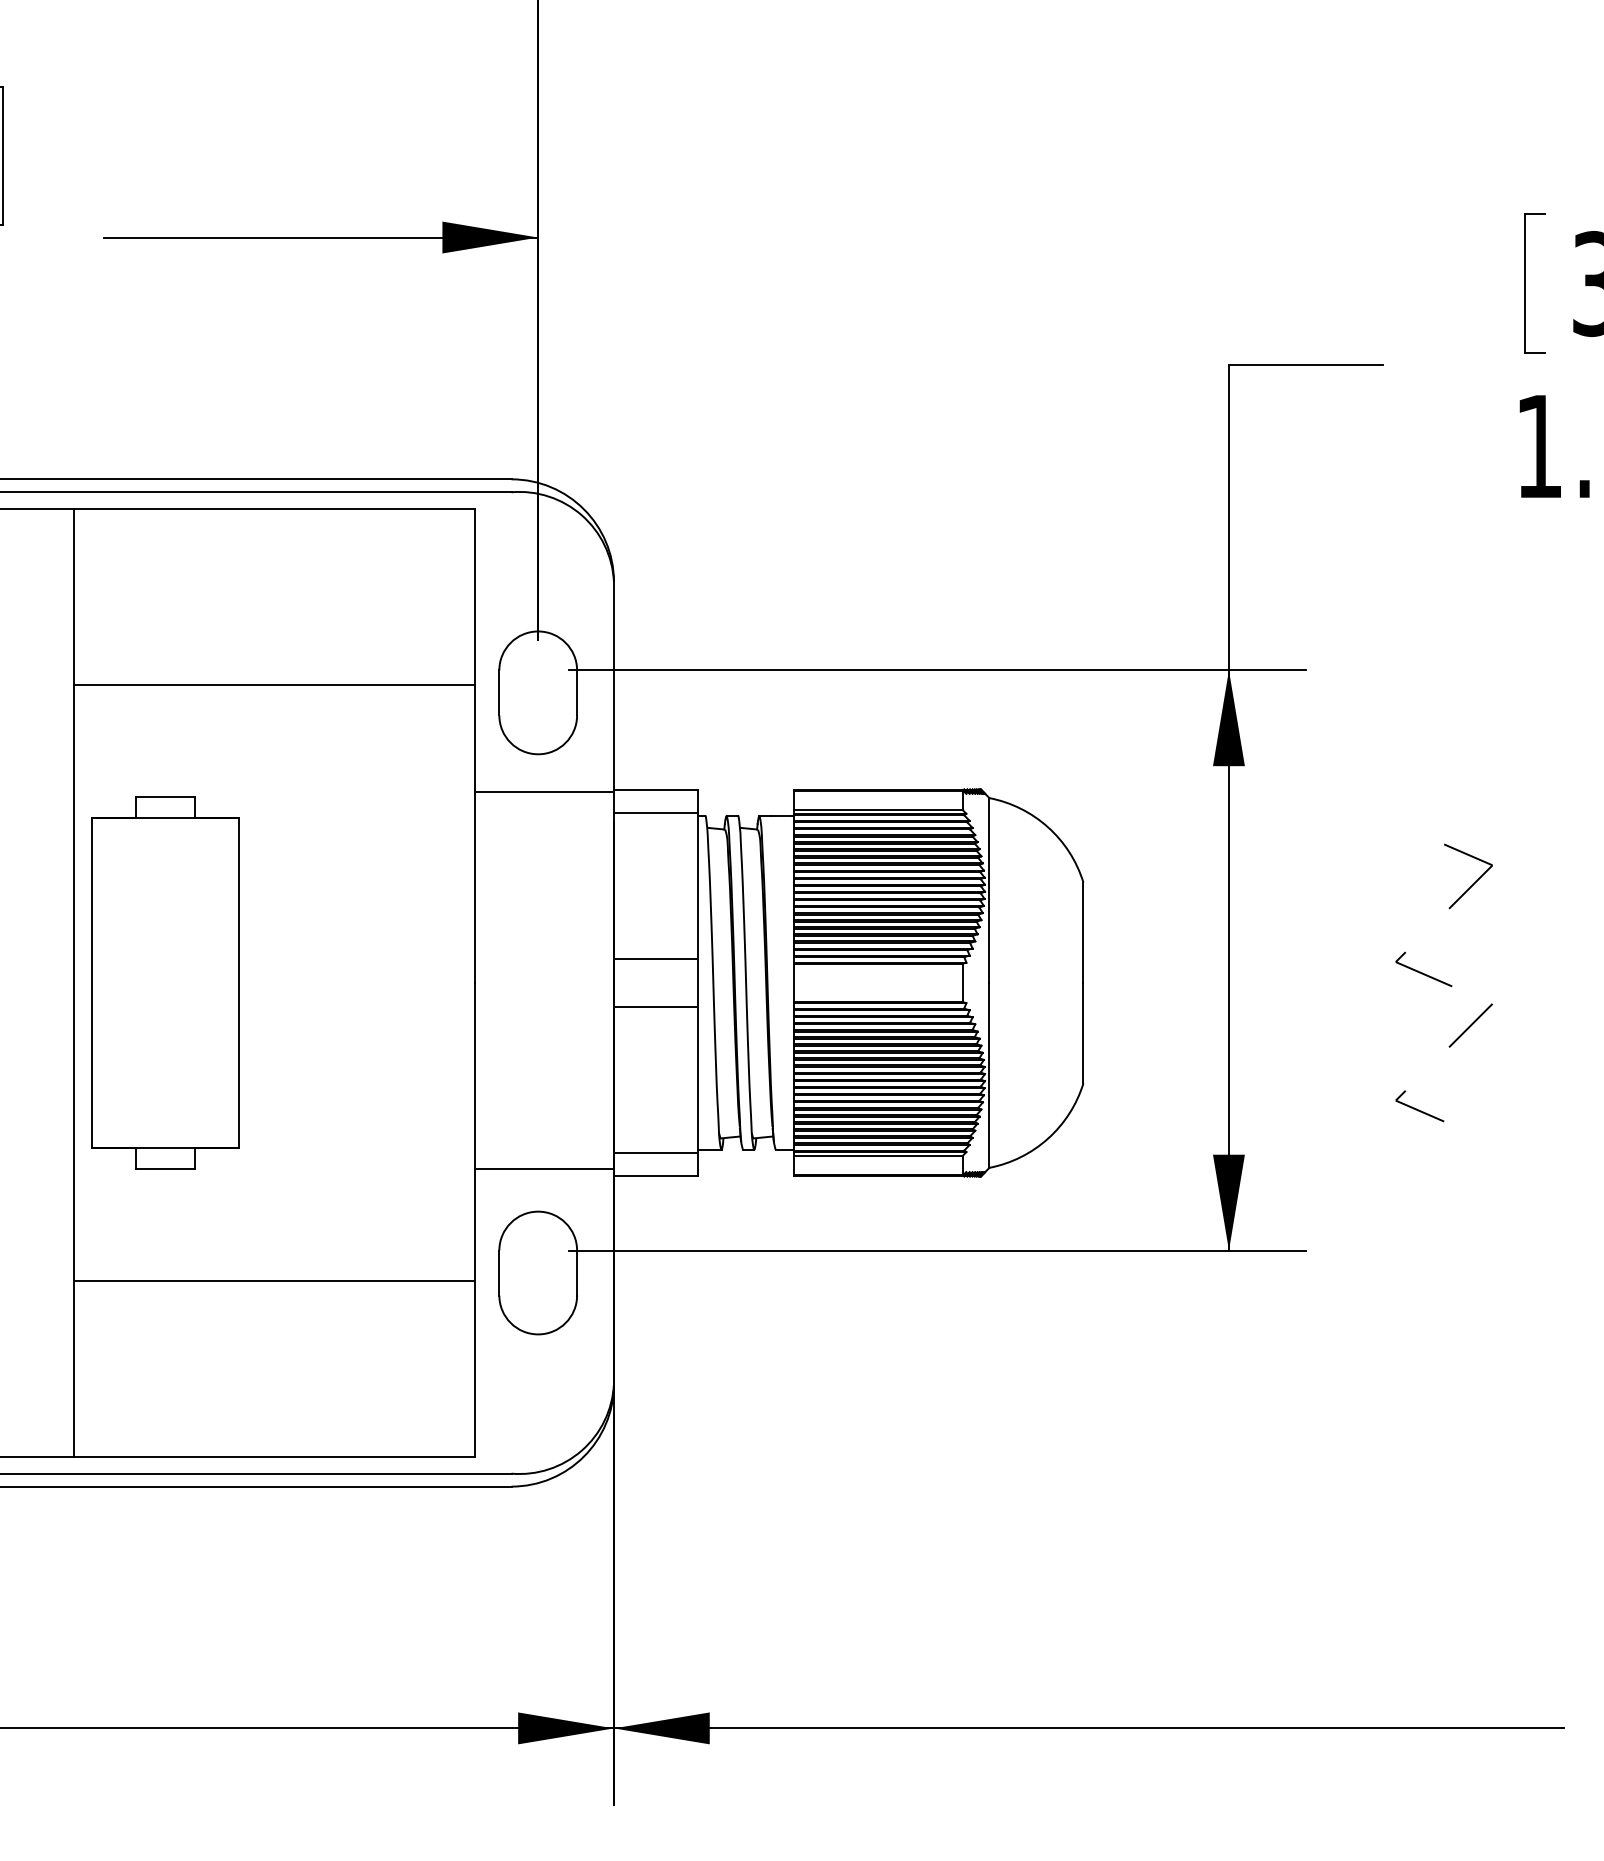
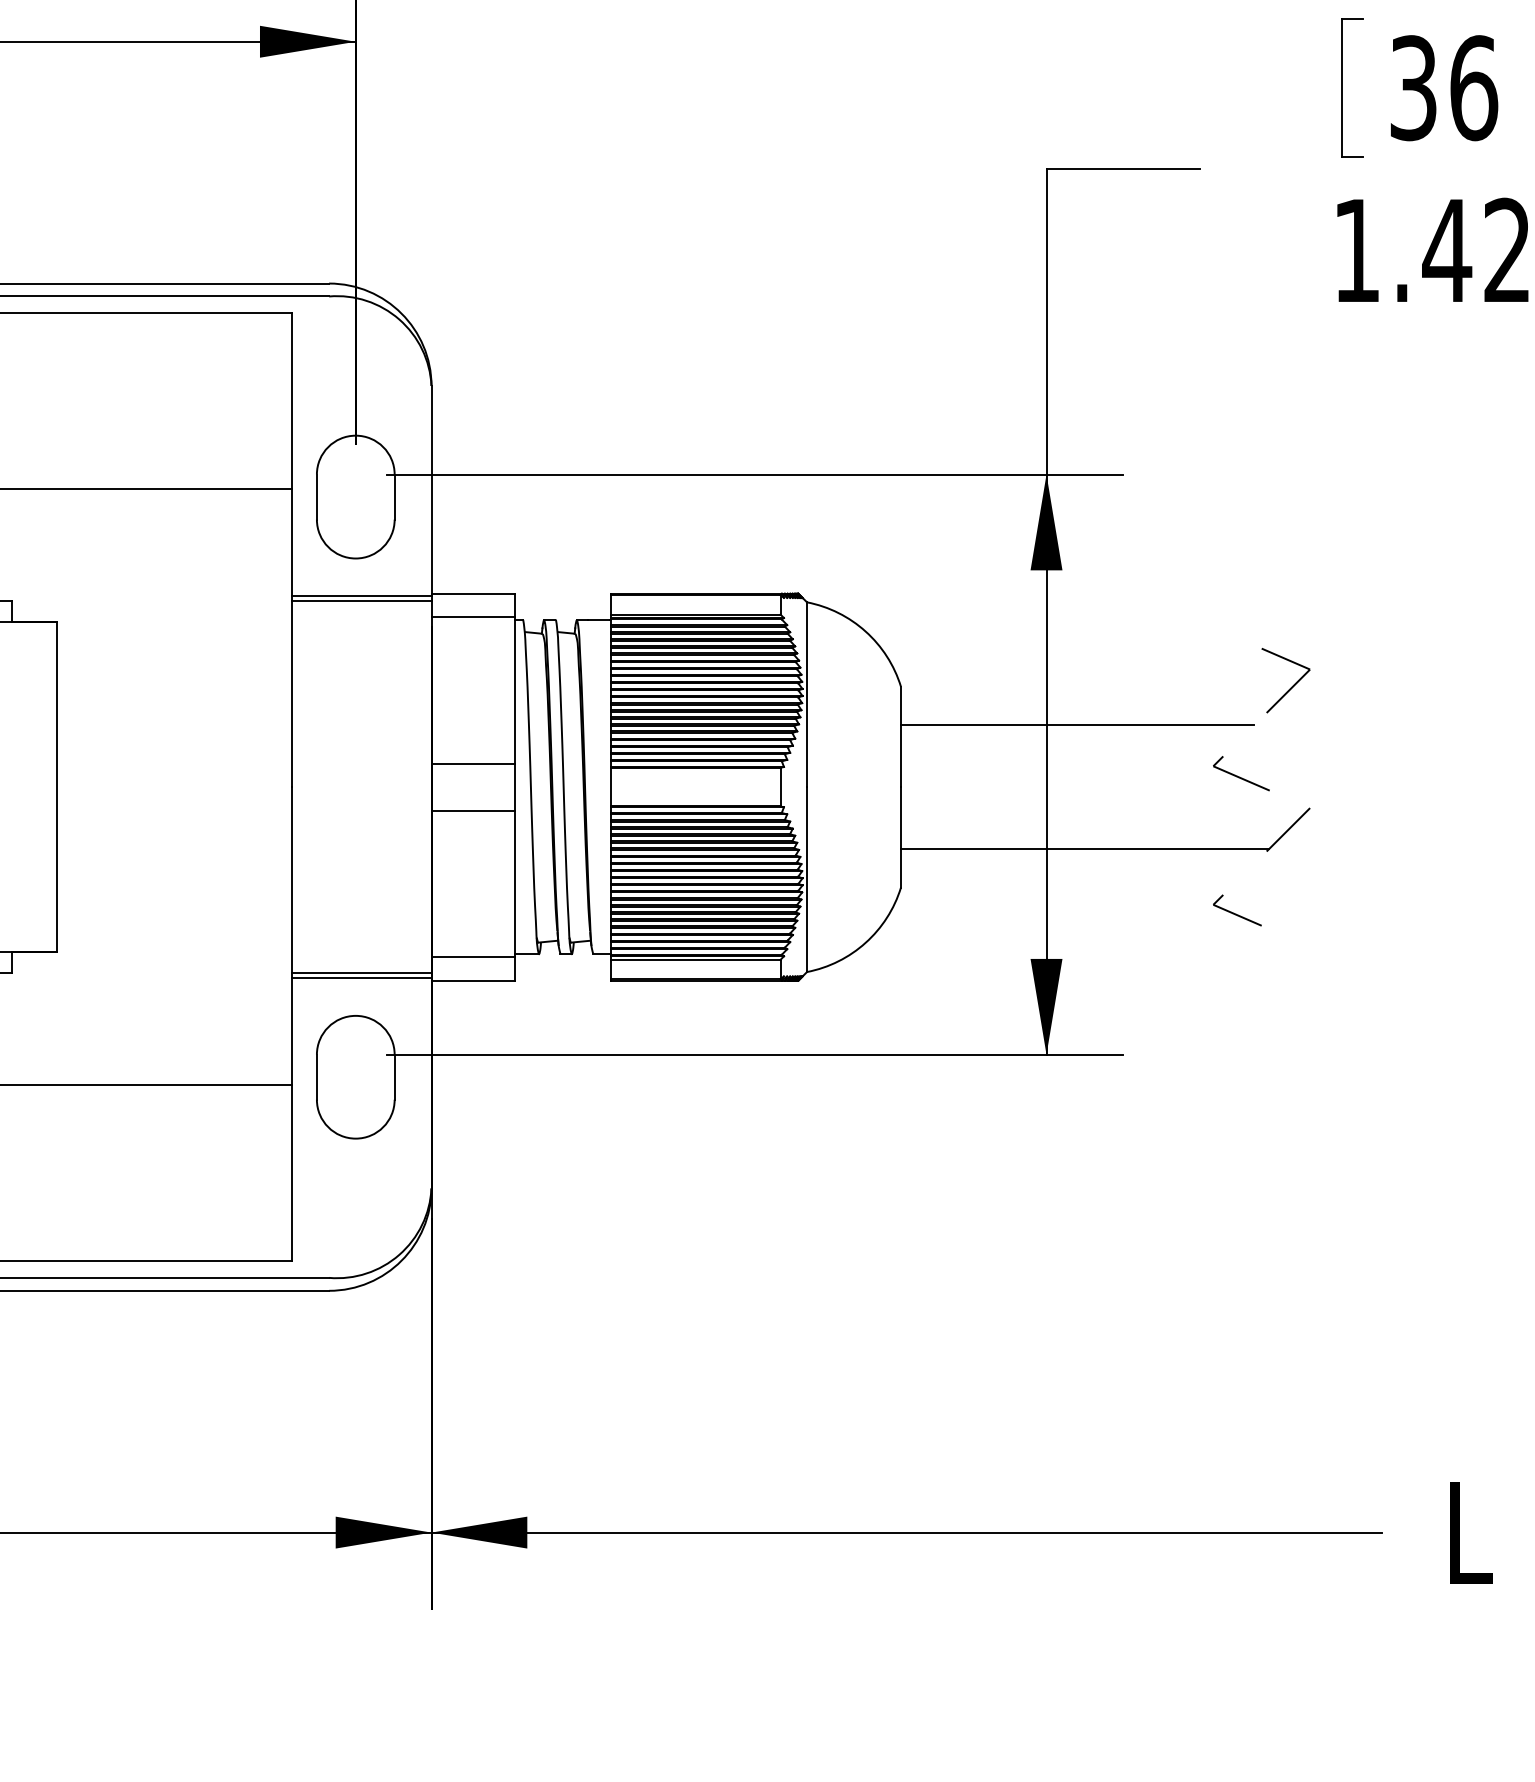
line: (543, 796) -> (361, 600), added
line: (1259, 921) -> (1077, 725), added
line: (1267, 1044) -> (1085, 848), added
line: (543, 1173) -> (361, 977), added

